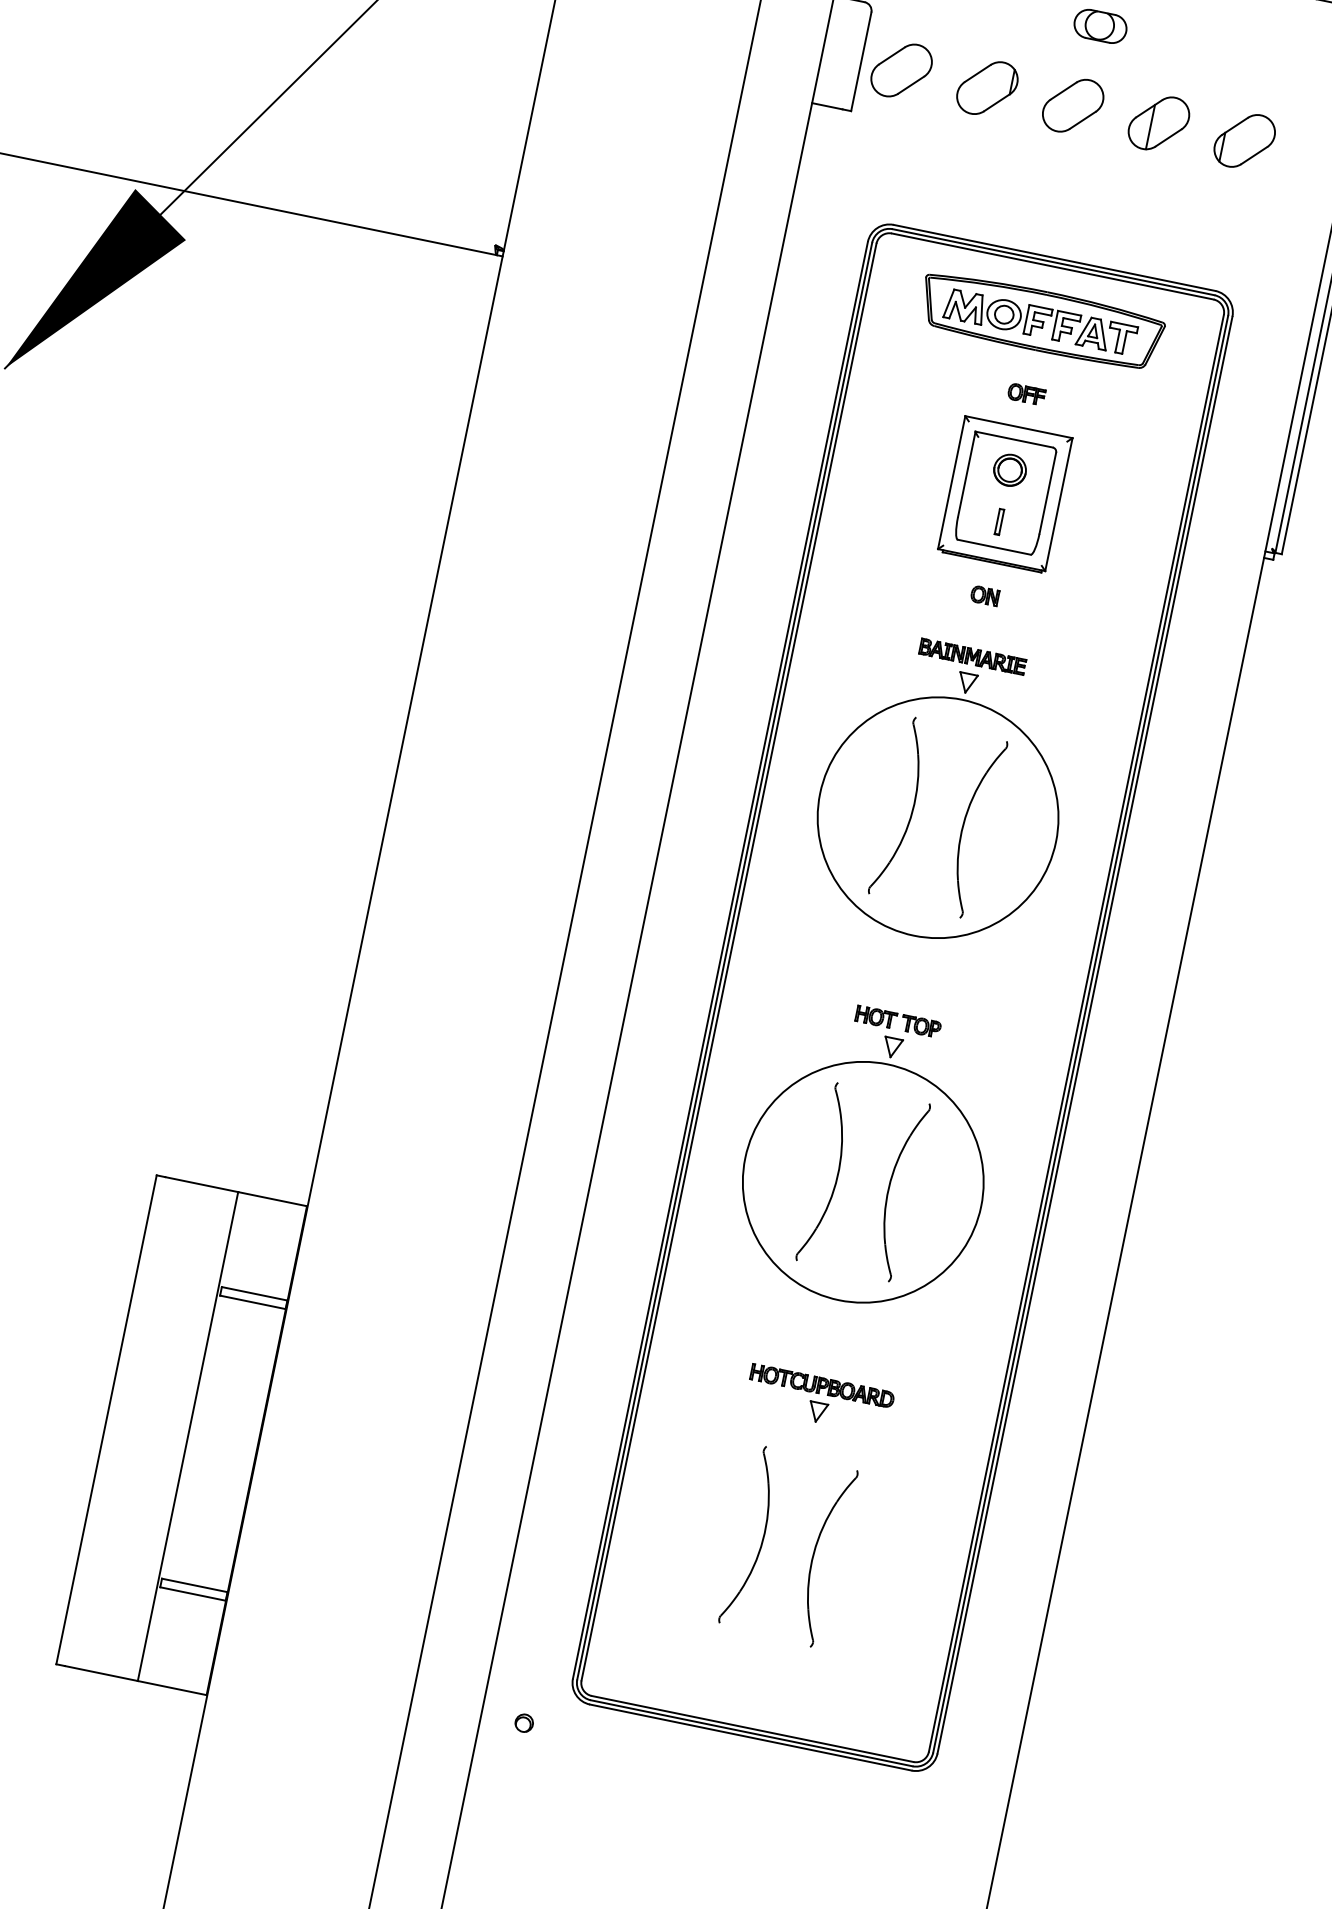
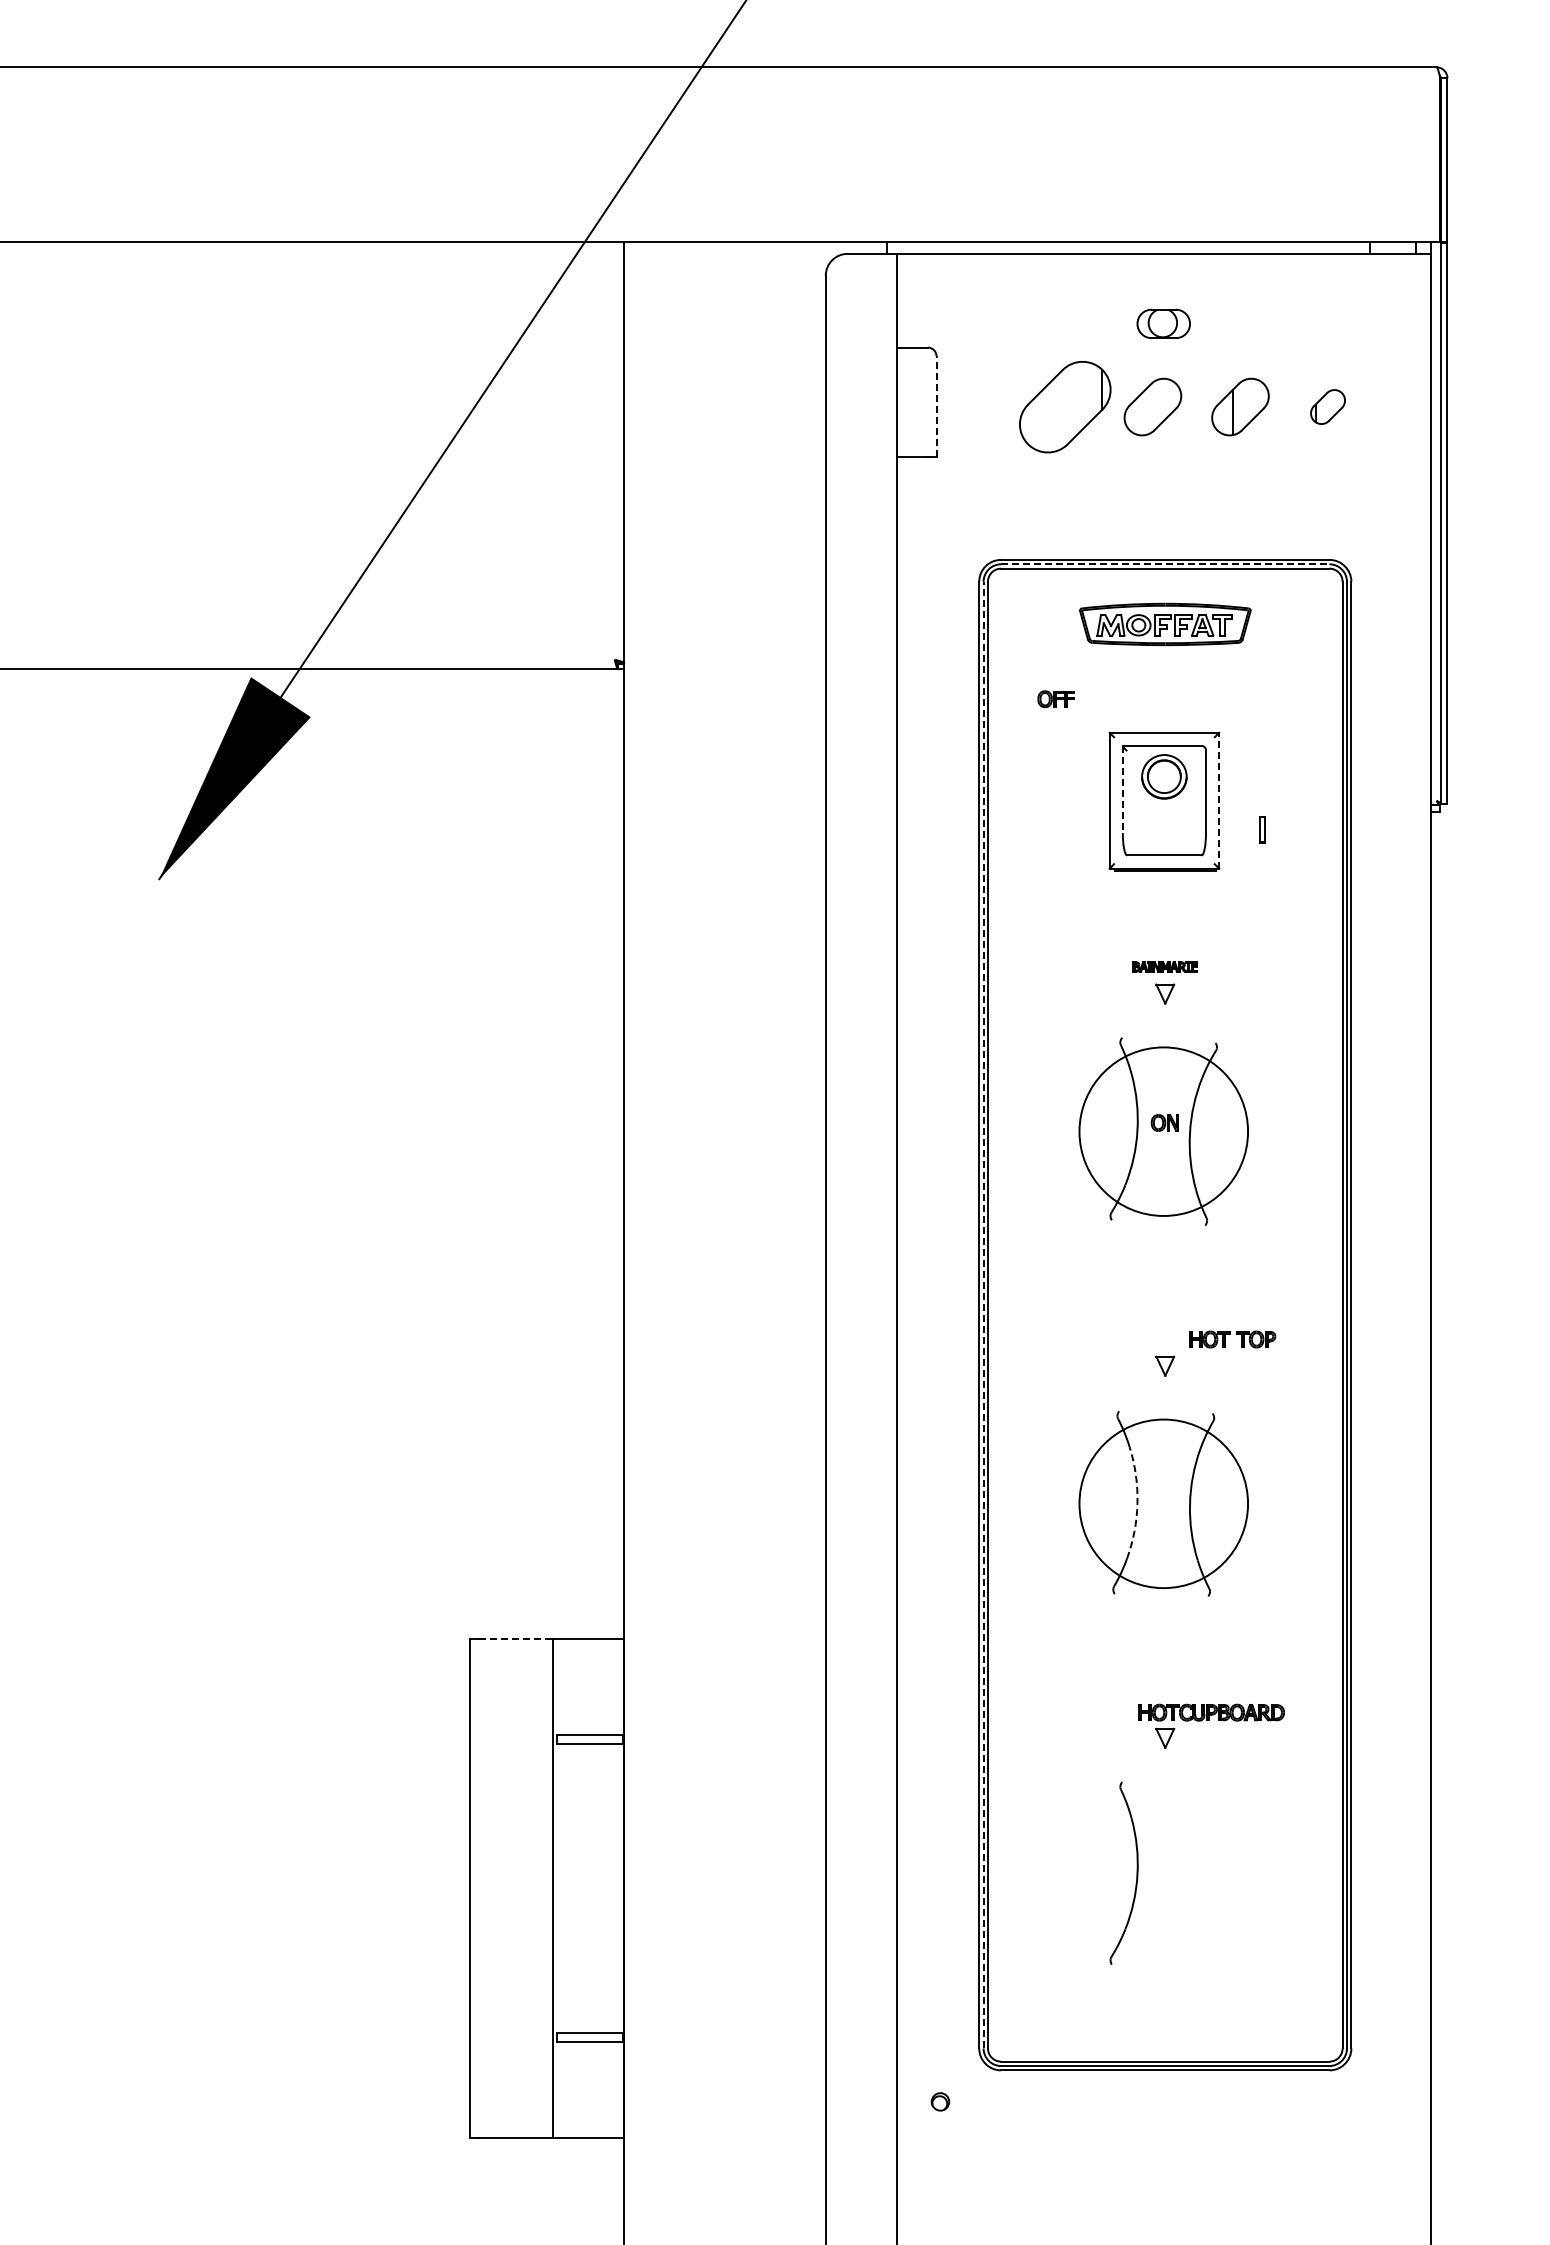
line: (861, 61) -> (936, 406), solid -> dashed
part: (901, 69) -> (977, 406), removed
part: (987, 87) -> (1065, 406), size x1.6
part: (1244, 140) -> (1327, 406), size x0.6
line: (1053, 262) -> (1165, 564), solid -> dashed
part: (1041, 321) -> (1165, 624), size x0.7
part: (1025, 394) -> (1055, 699), moved
part: (1010, 469) -> (1164, 776), size x1.4
line: (966, 474) -> (1122, 789), solid -> dashed
line: (1059, 504) -> (1219, 800), solid -> dashed
part: (999, 521) -> (1262, 829), moved
part: (984, 595) -> (1164, 1122), moved
part: (973, 656) -> (1165, 966), size x0.6
circle: (937, 817) -> (1163, 1131), size x0.7
line: (724, 960) -> (983, 1314), solid -> dashed
part: (898, 1021) -> (1232, 1339), moved
arc: (837, 1176) -> (1137, 1503), solid -> dashed
circle: (863, 1181) -> (1163, 1503), size x0.7
line: (201, 1185) -> (516, 1639), solid -> dashed
part: (822, 1385) -> (1211, 1712), moved
part: (815, 1551) -> (1191, 1875), removed

